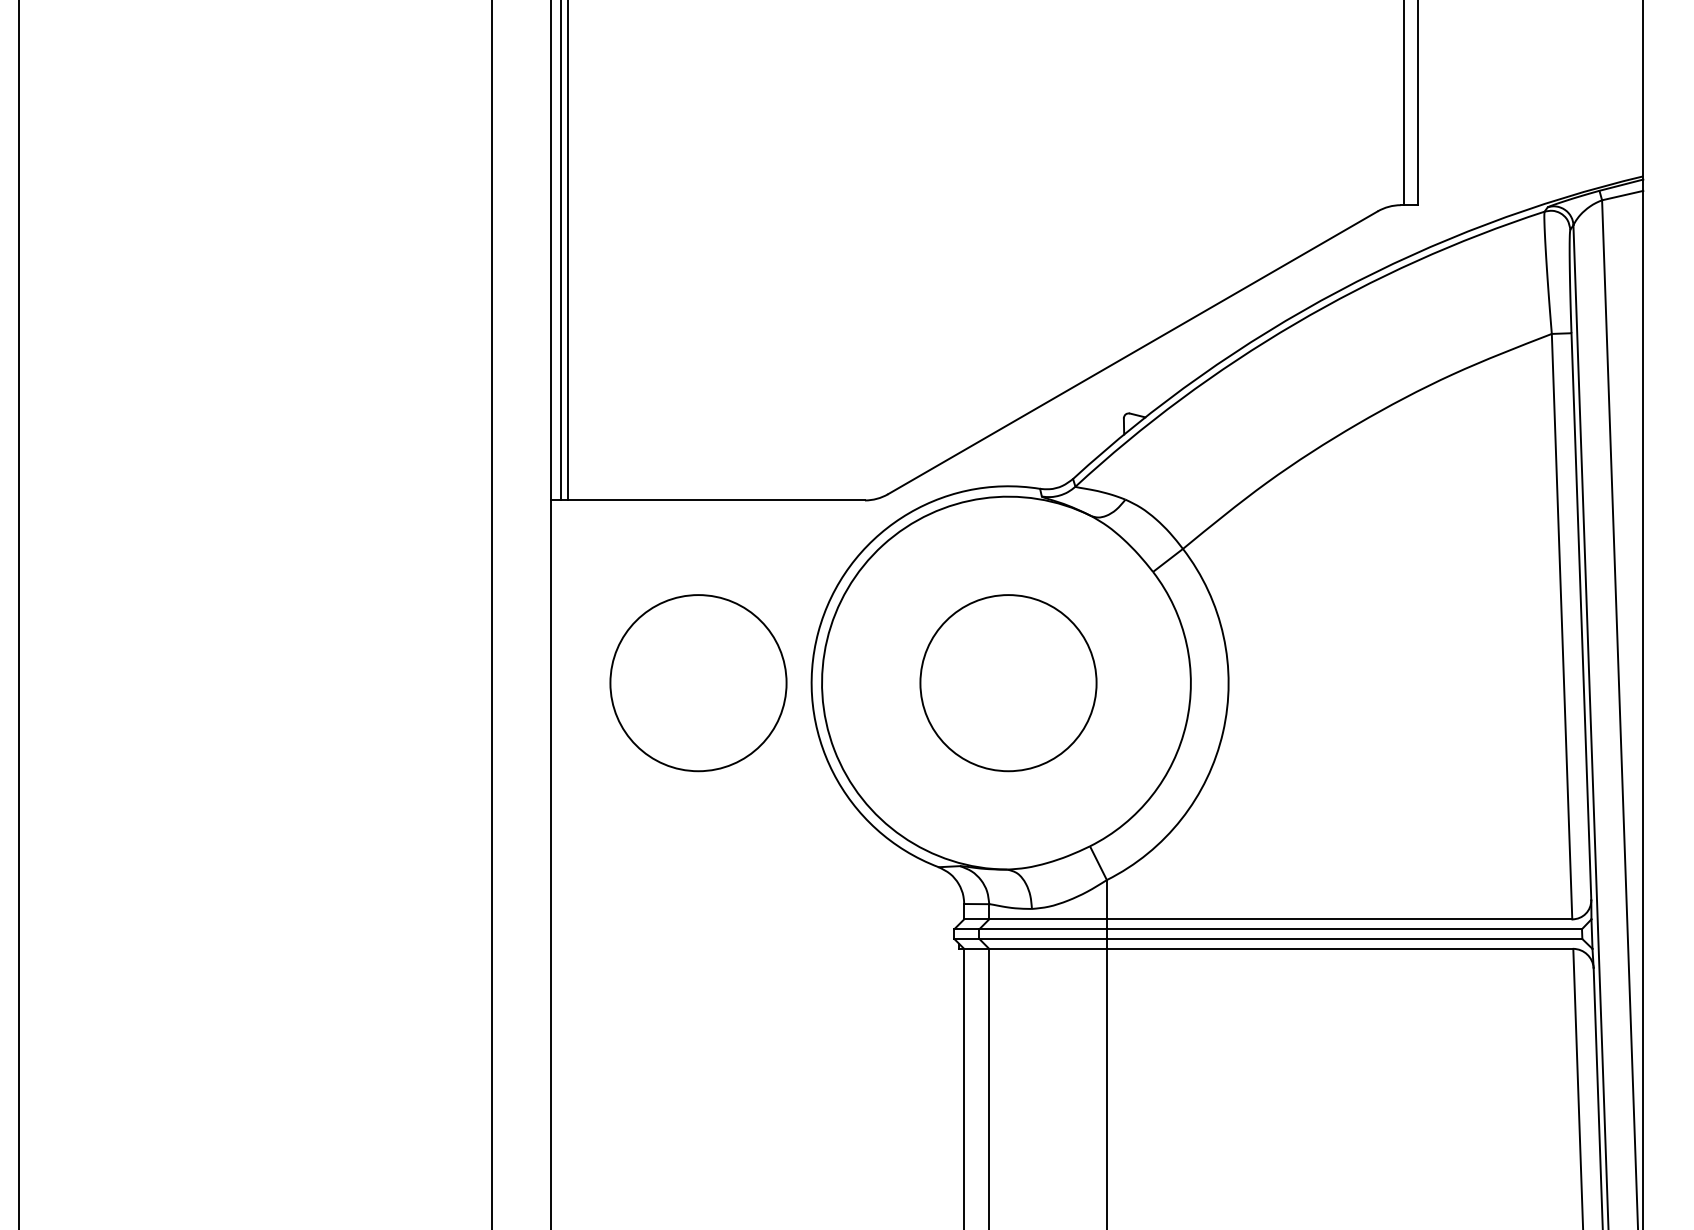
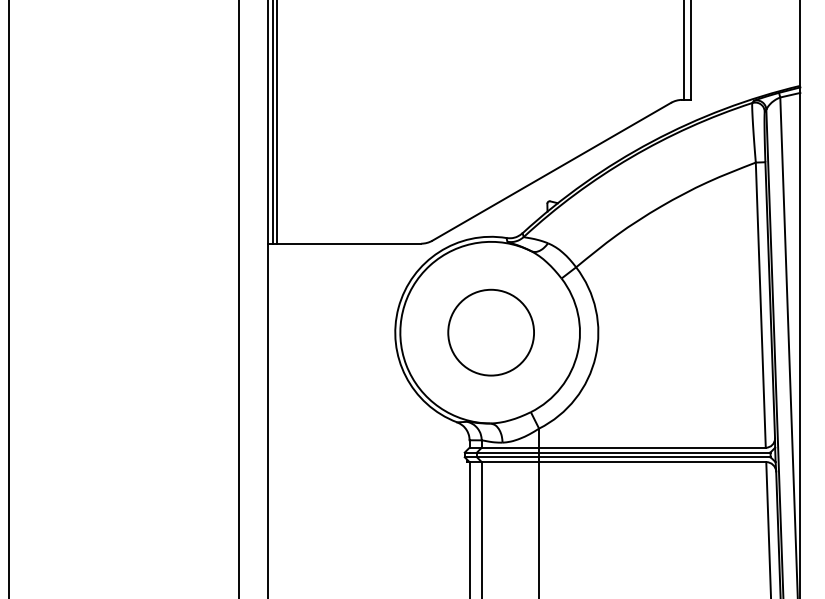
circle: (697, 682) -> (339, 332), removed

